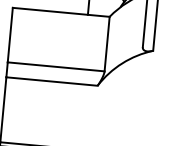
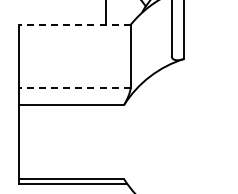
line: (61, 12) -> (75, 24), solid -> dashed
line: (56, 66) -> (75, 87), solid -> dashed

